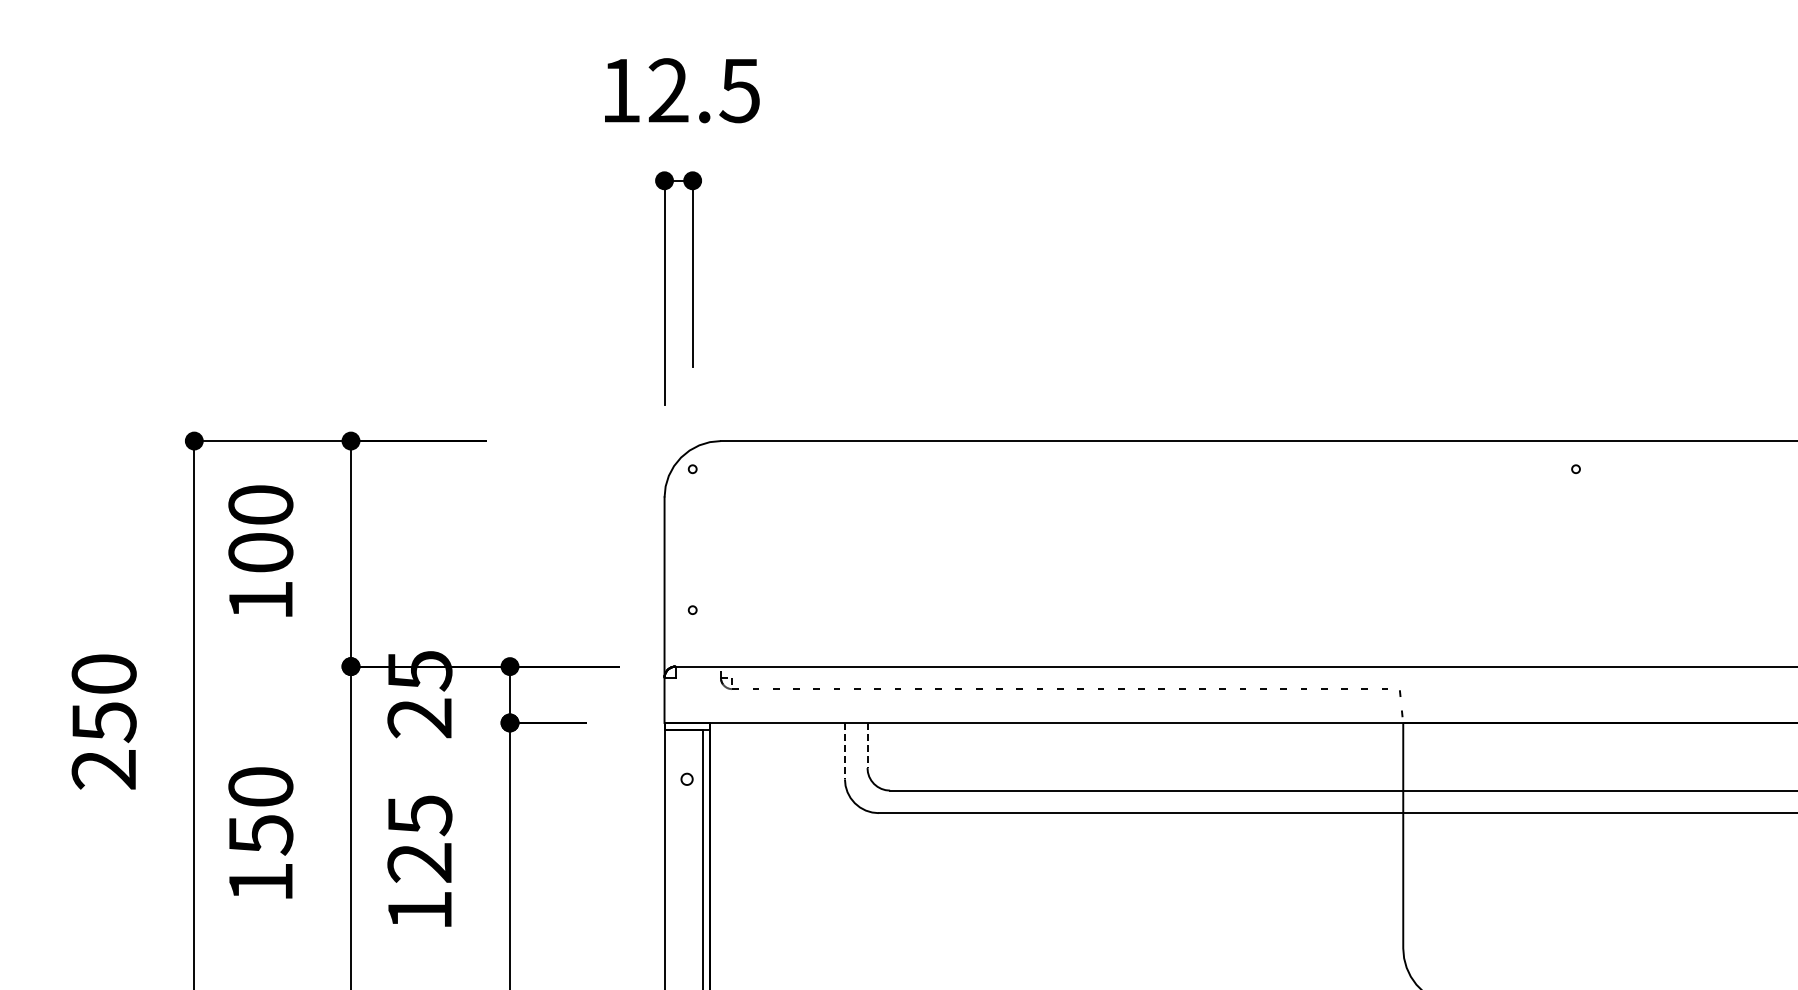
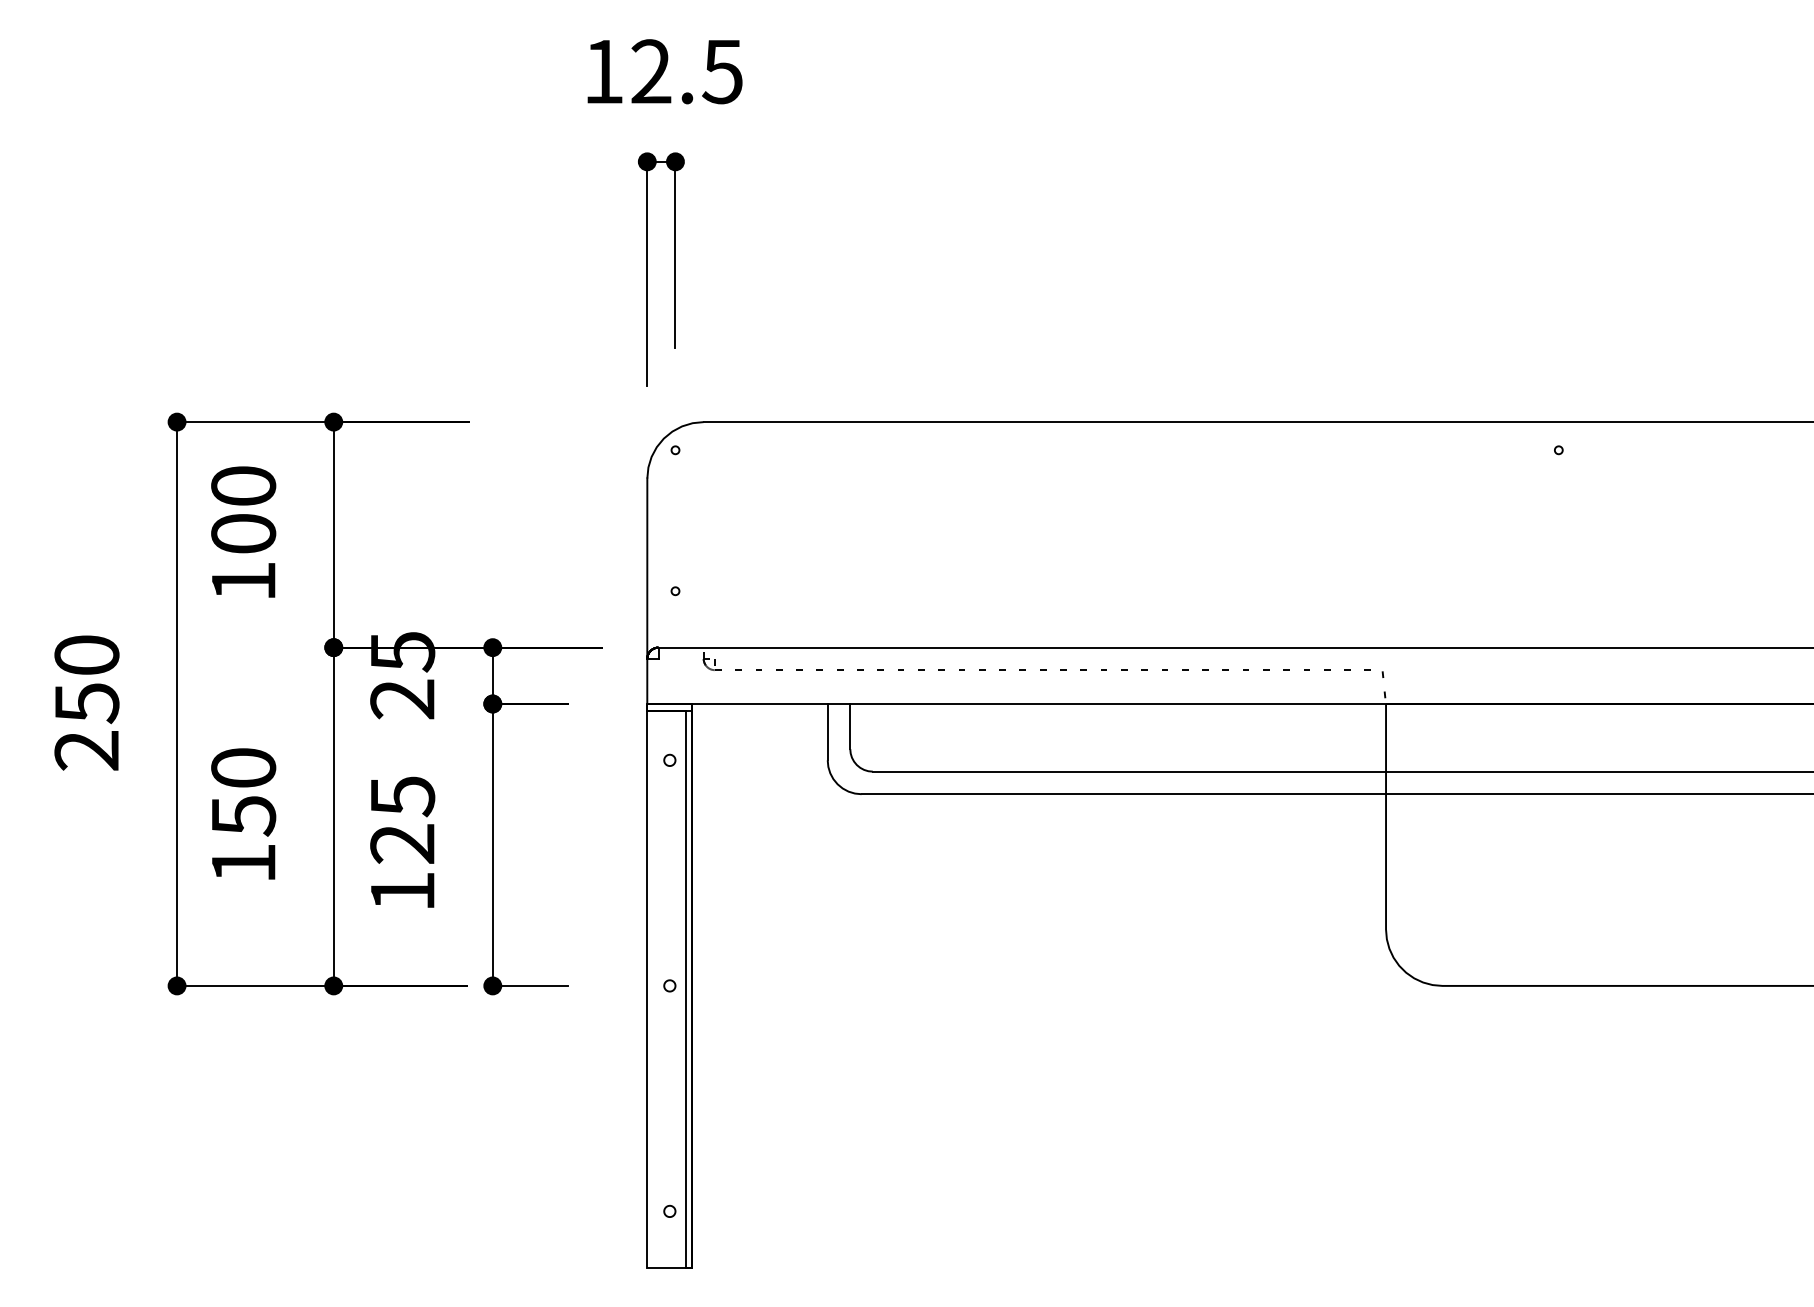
line: (867, 745) -> (850, 726), dashed -> solid
line: (844, 751) -> (827, 732), dashed -> solid

